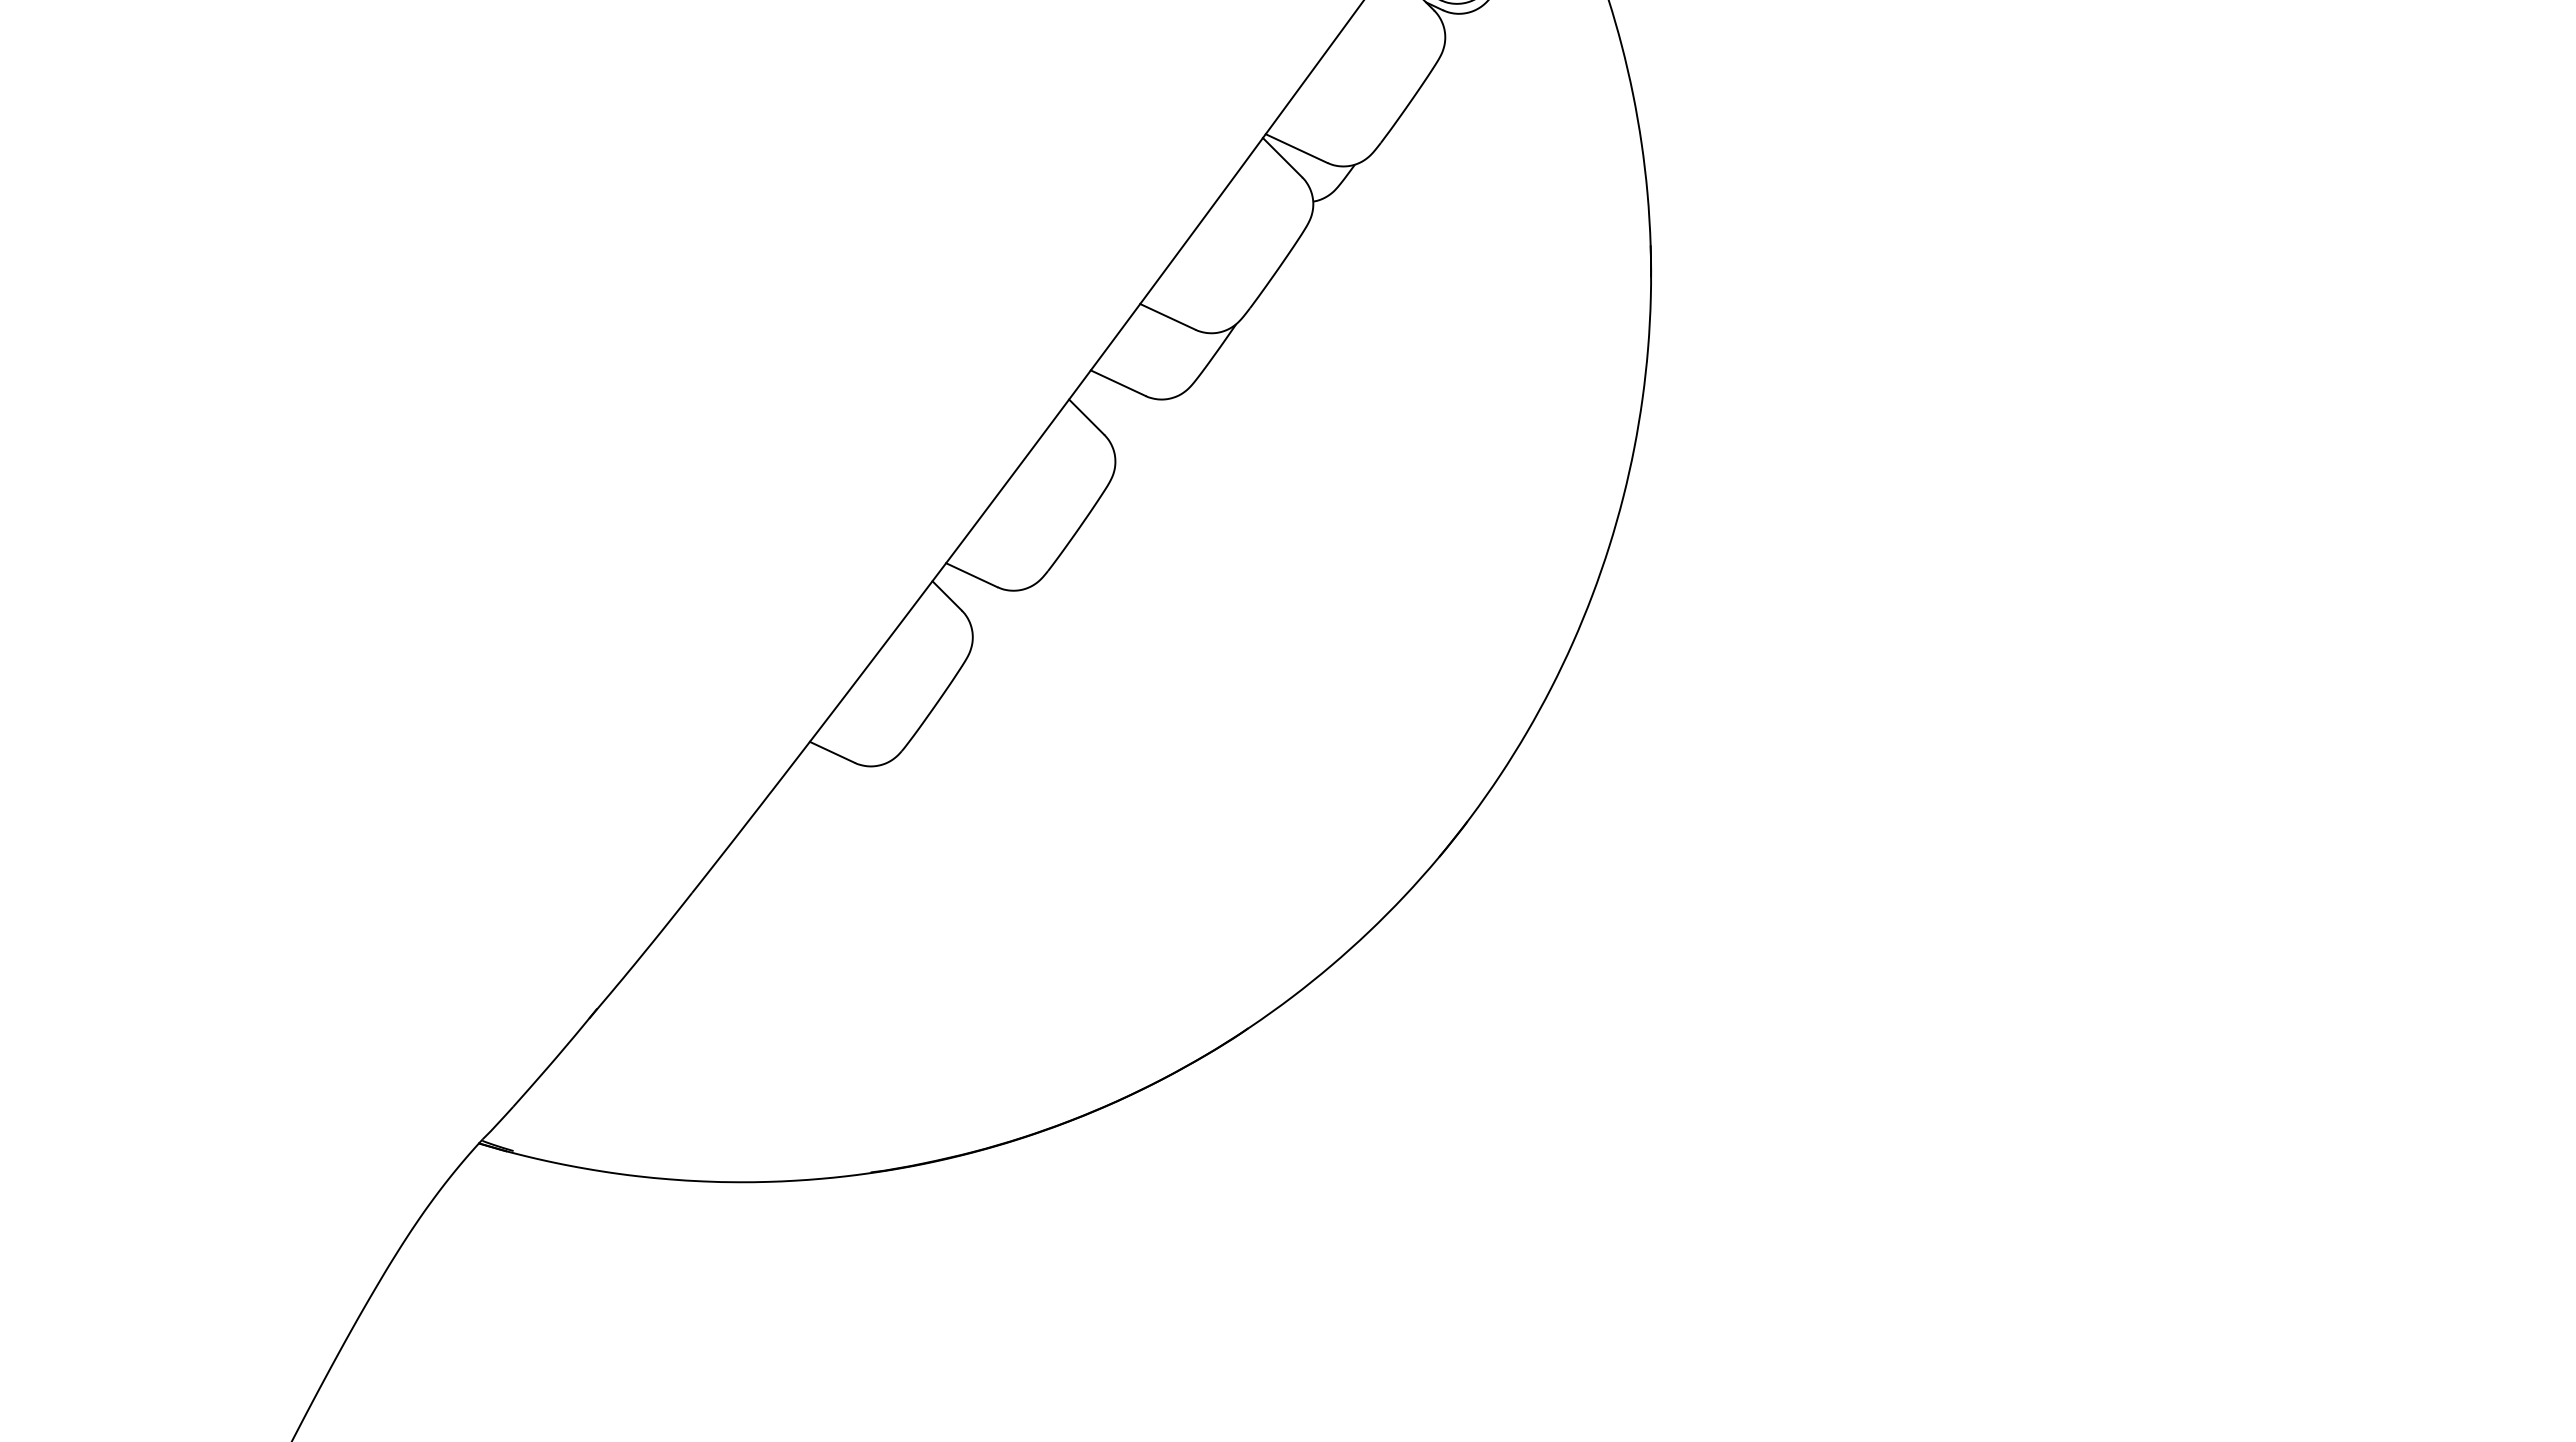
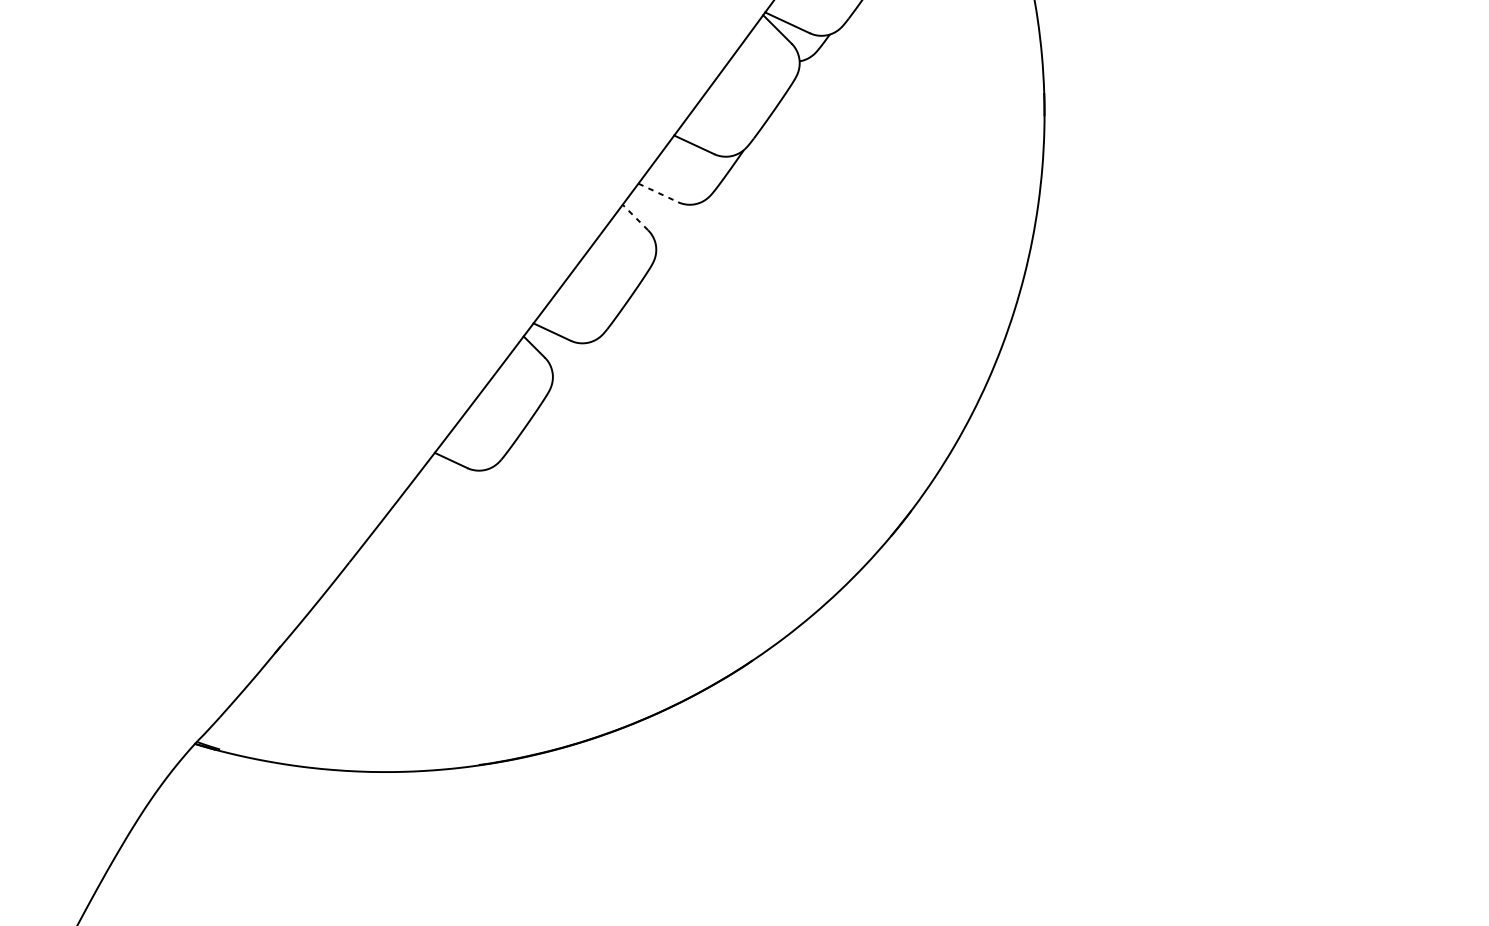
line: (1118, 383) -> (658, 193), solid -> dashed
line: (1086, 417) -> (635, 217), solid -> dashed

